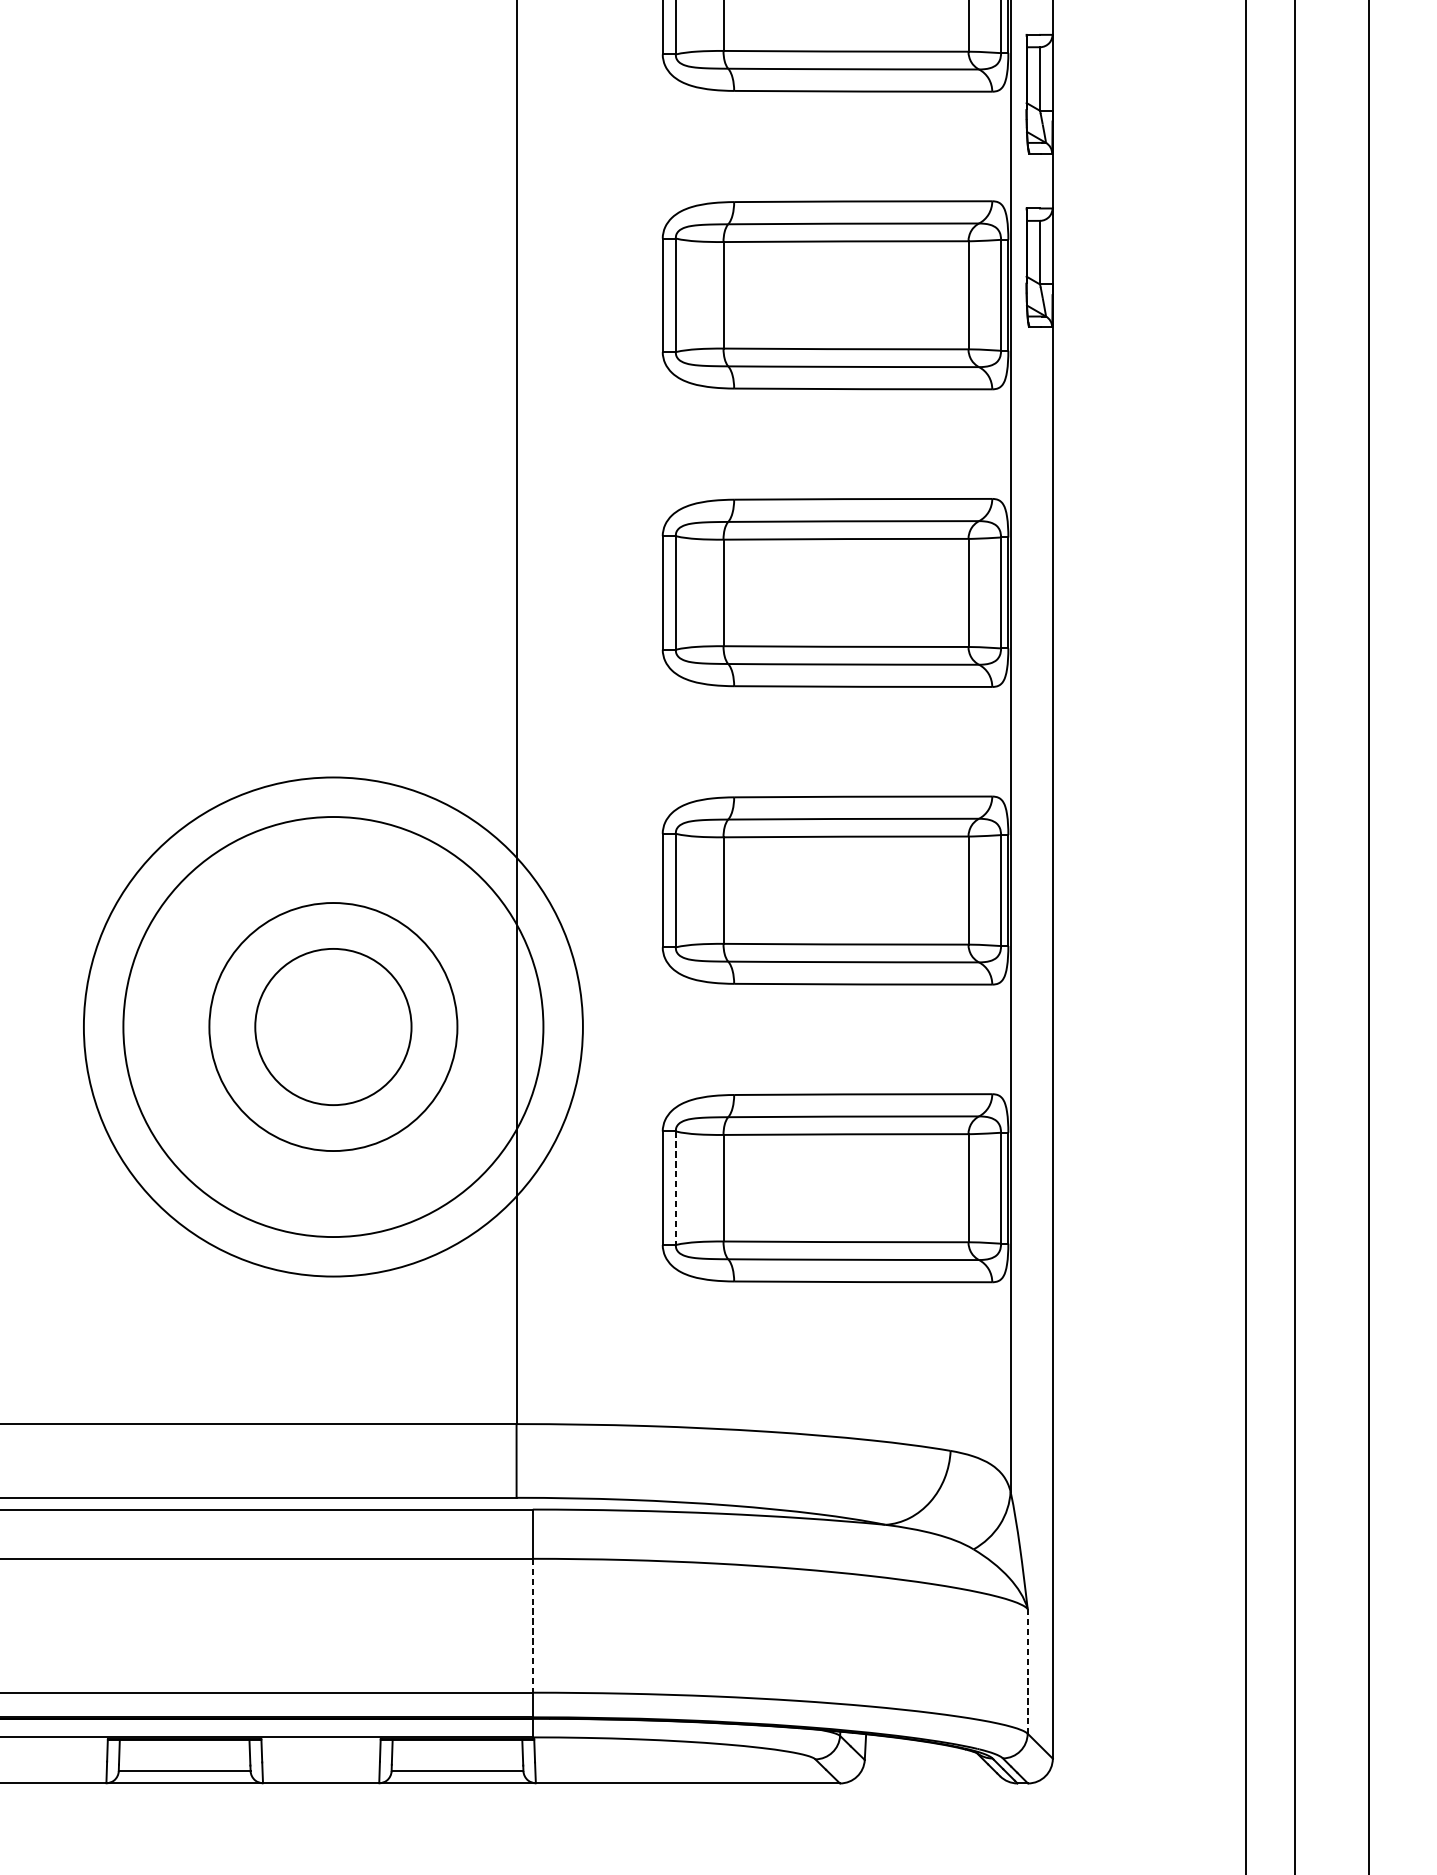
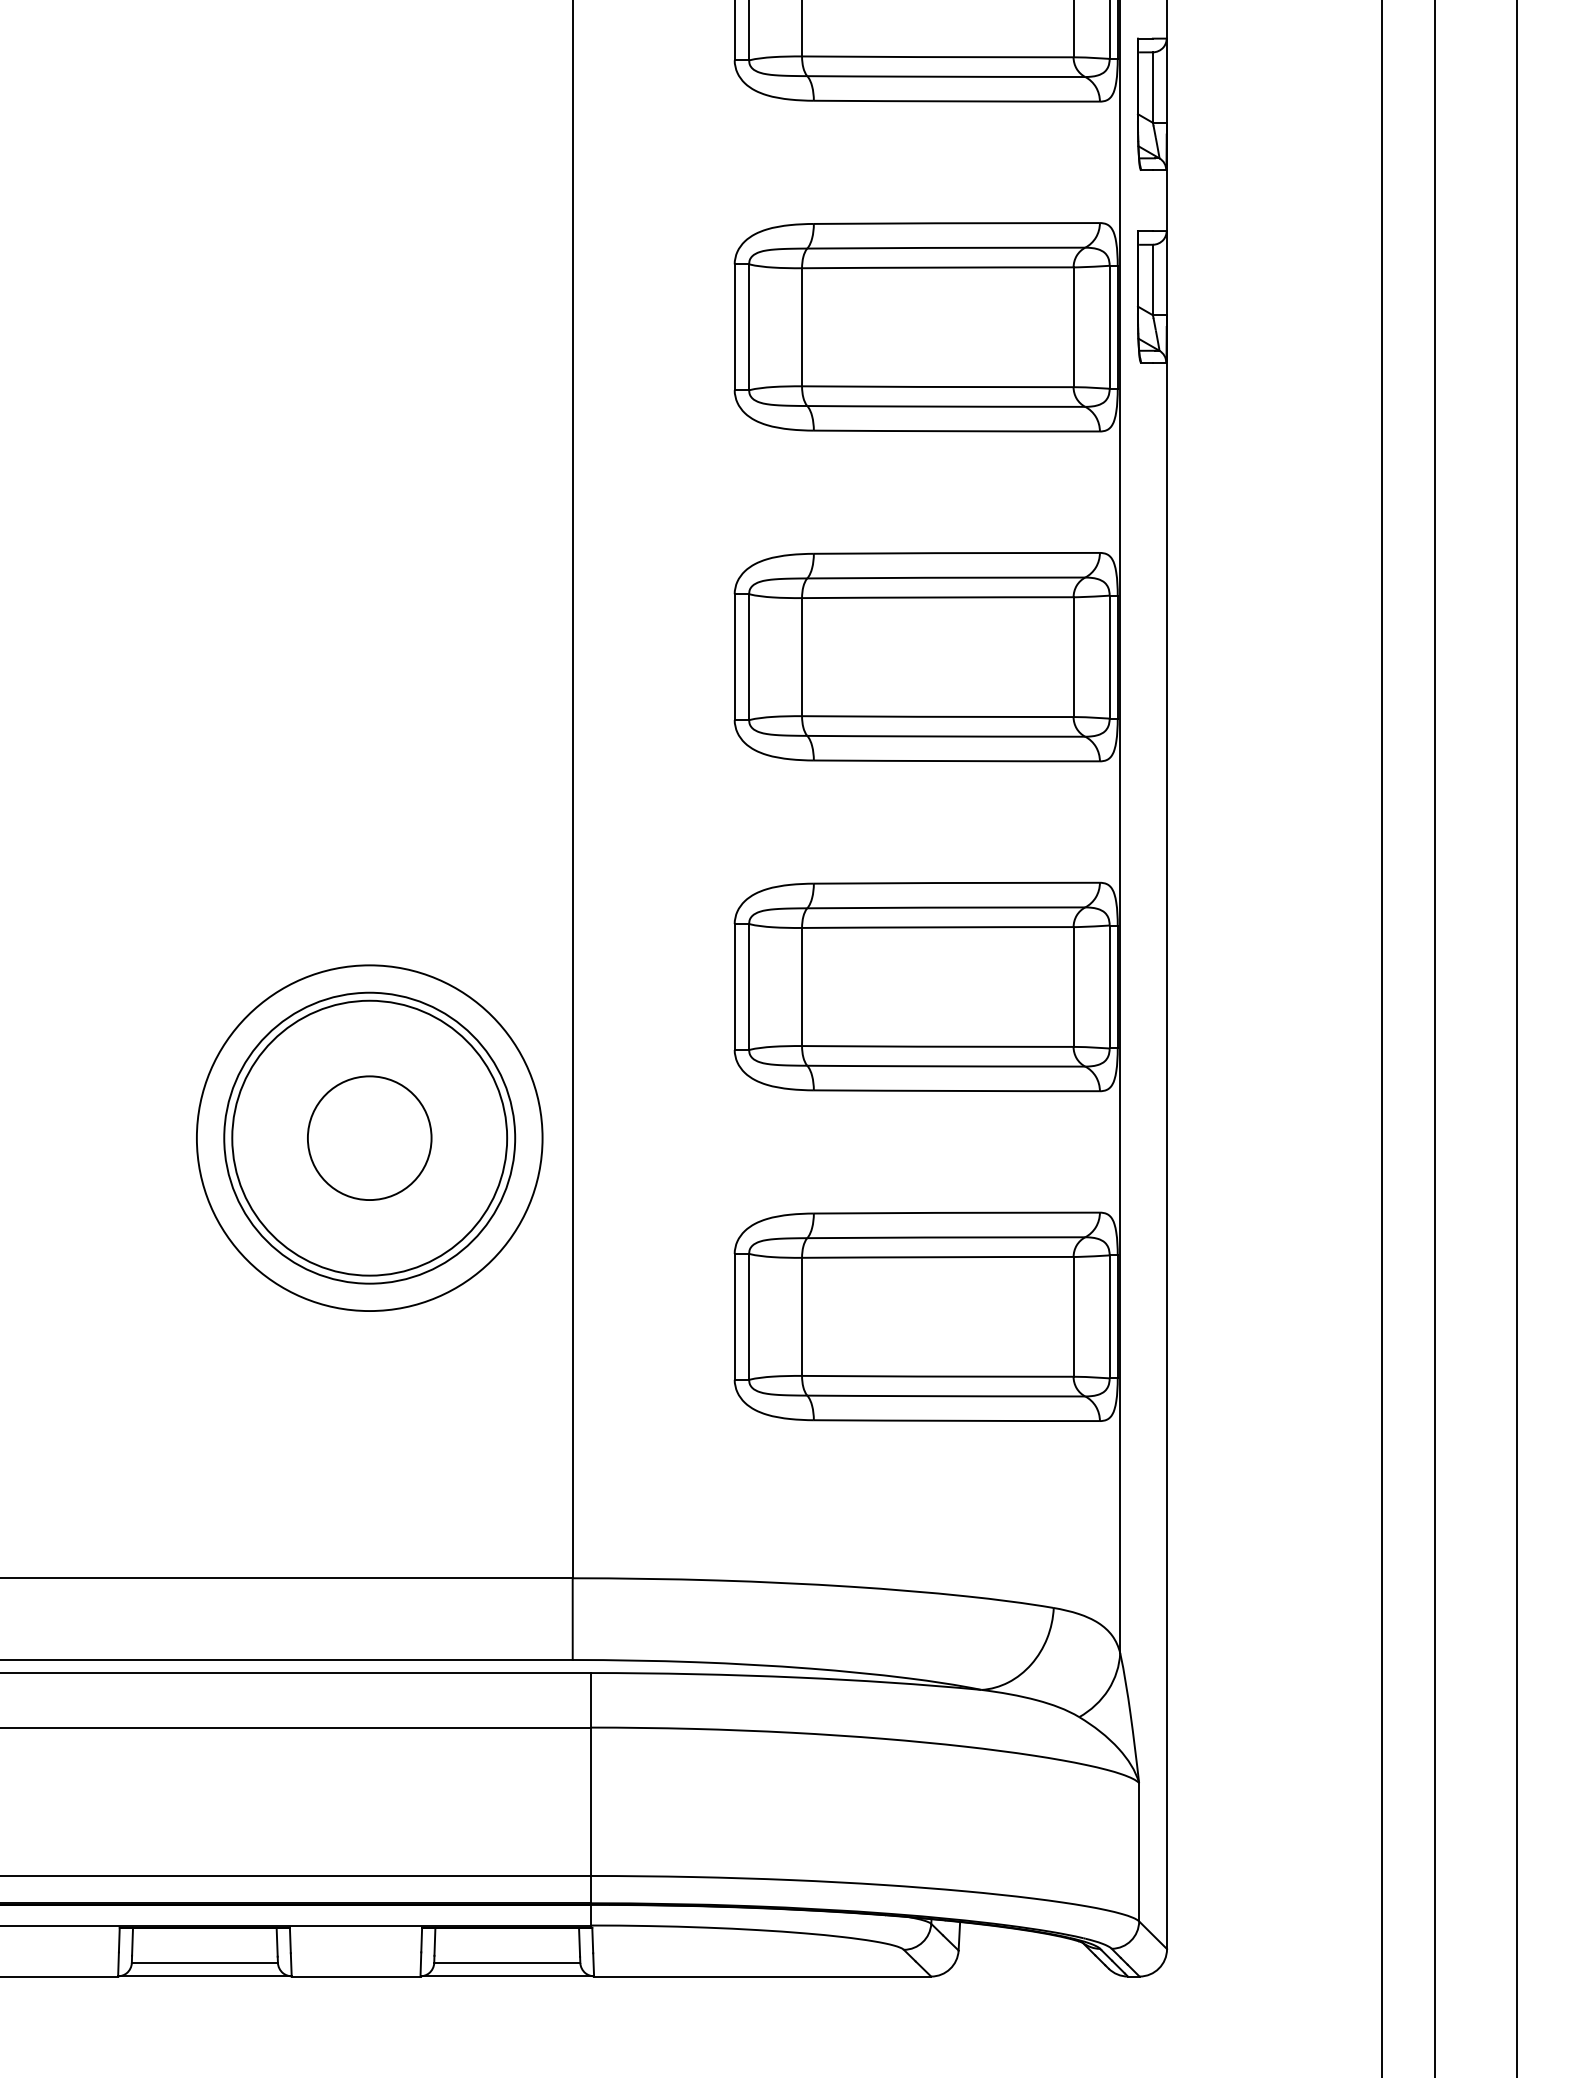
circle: (333, 1026) -> (369, 1137), size x0.62
circle: (333, 1027) -> (369, 1138), size x0.62
circle: (333, 1027) -> (369, 1138), size x0.71
line: (676, 1187) -> (749, 1316), dashed -> solid
line: (532, 1626) -> (590, 1802), dashed -> solid
line: (1027, 1671) -> (1139, 1852), dashed -> solid

